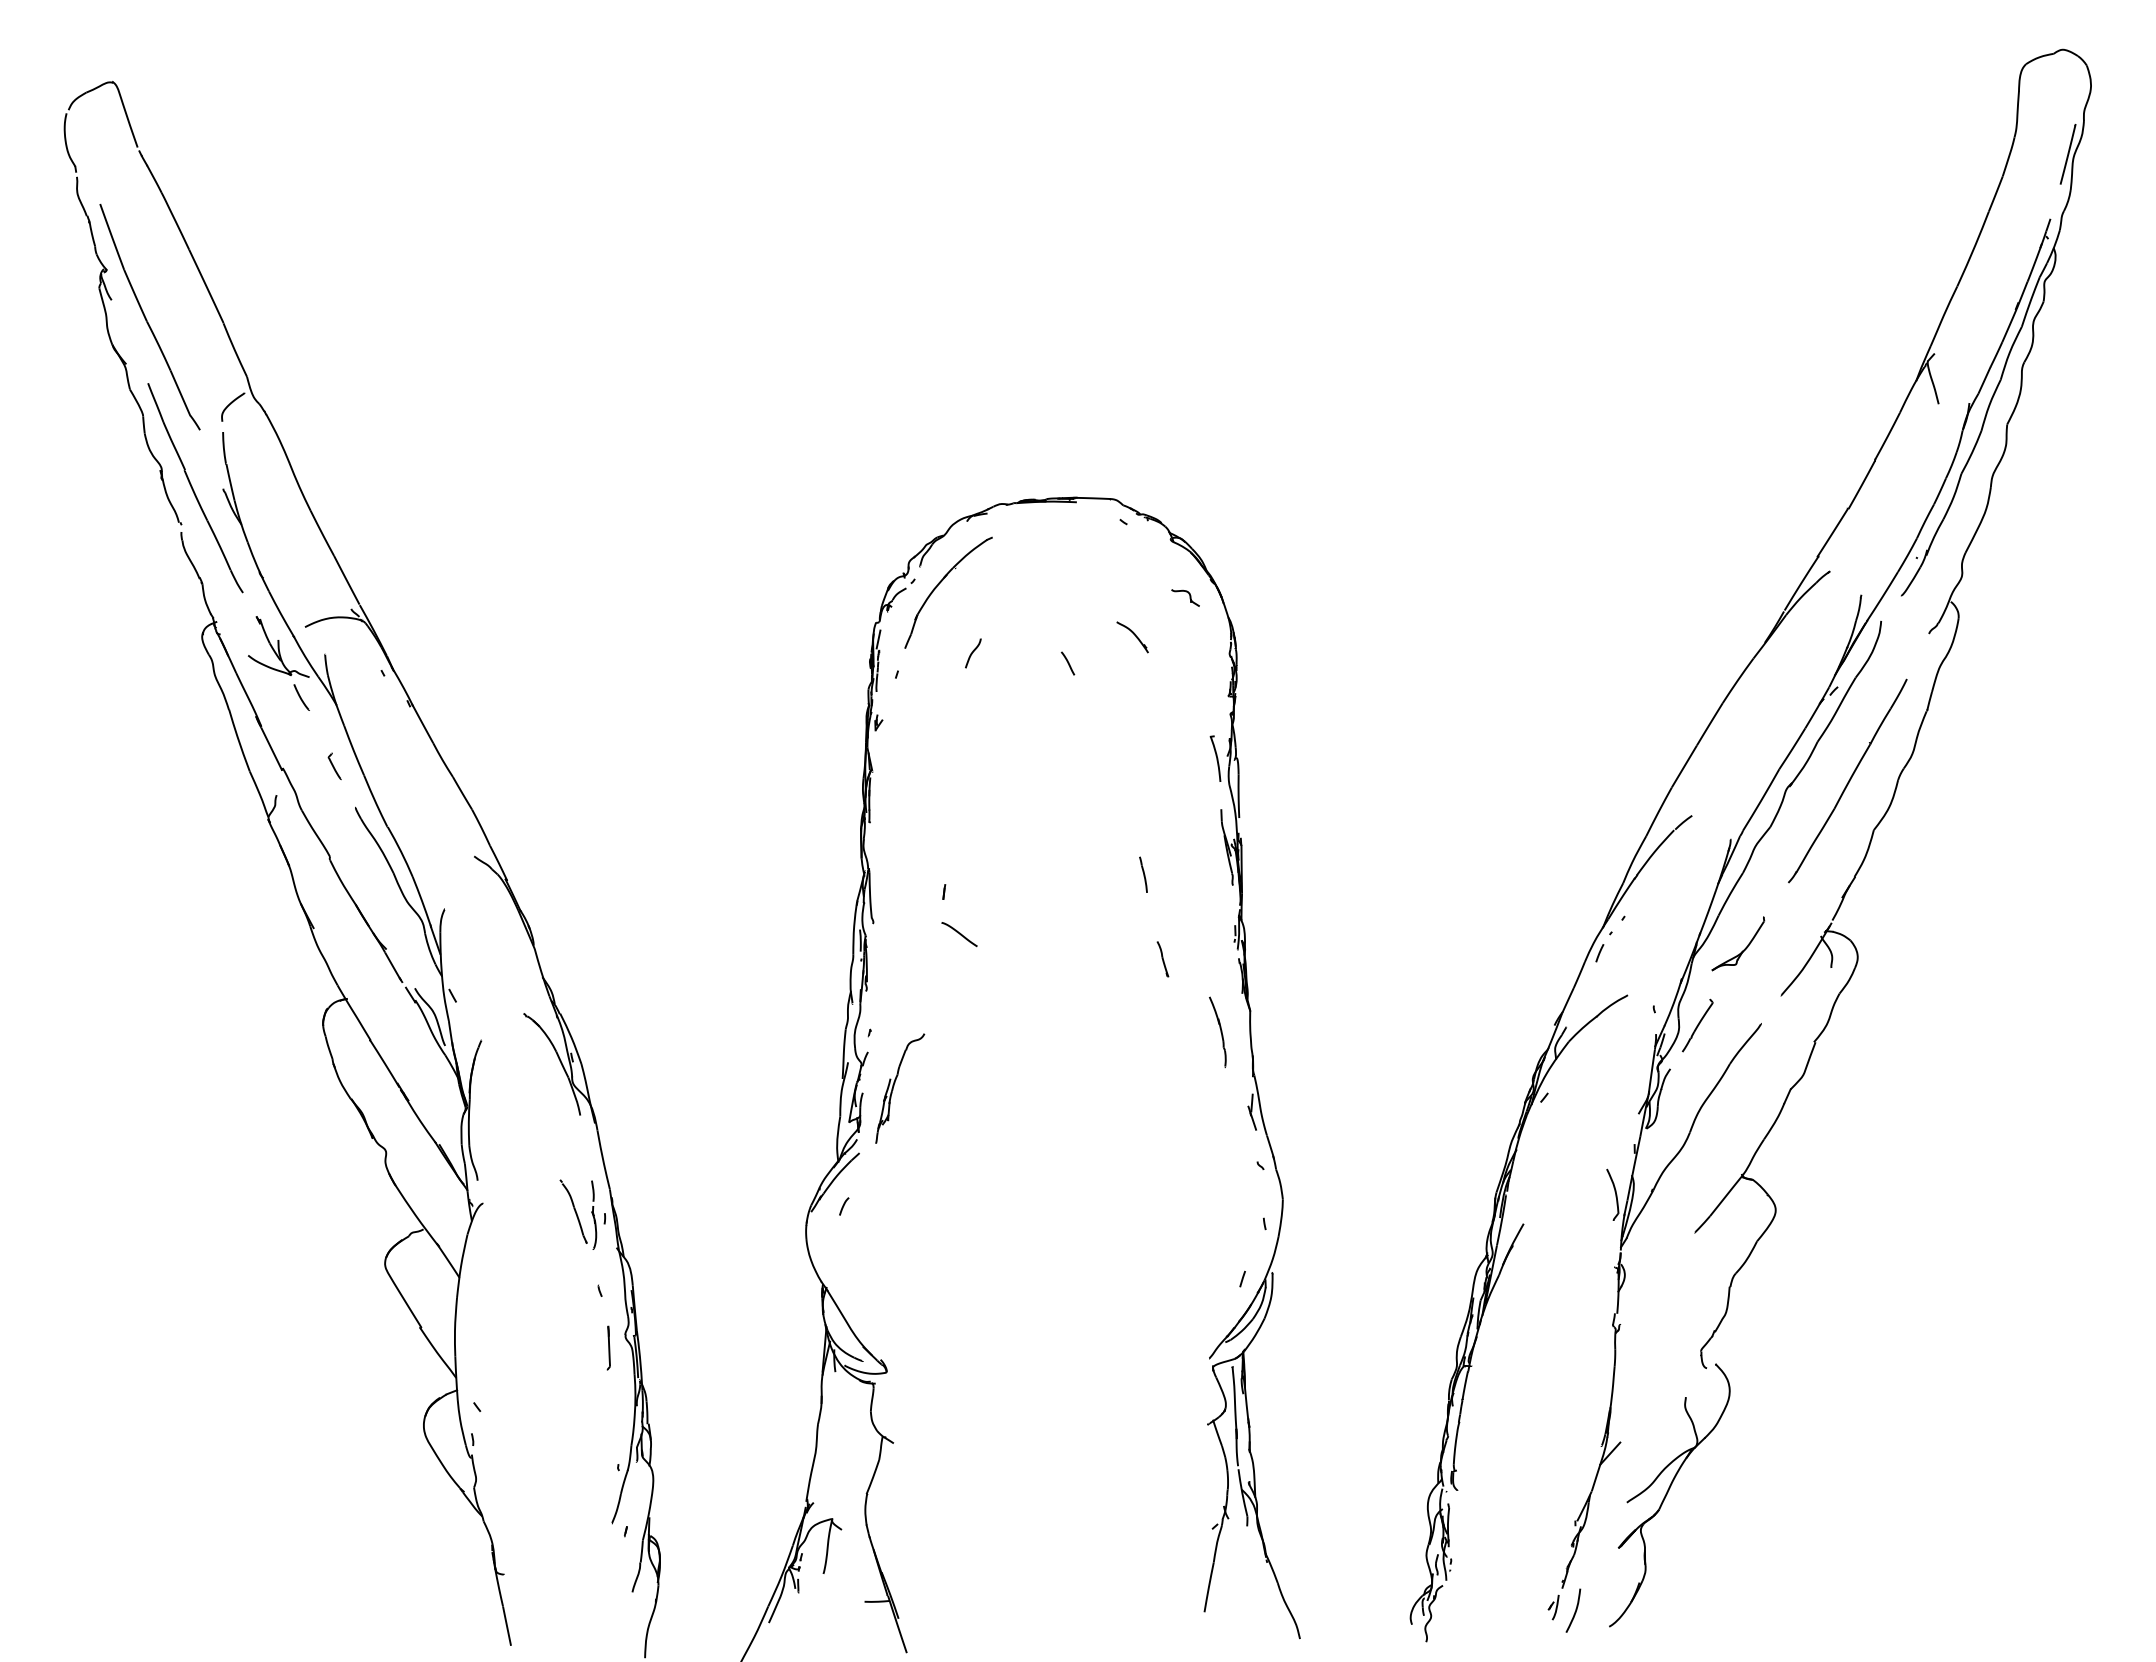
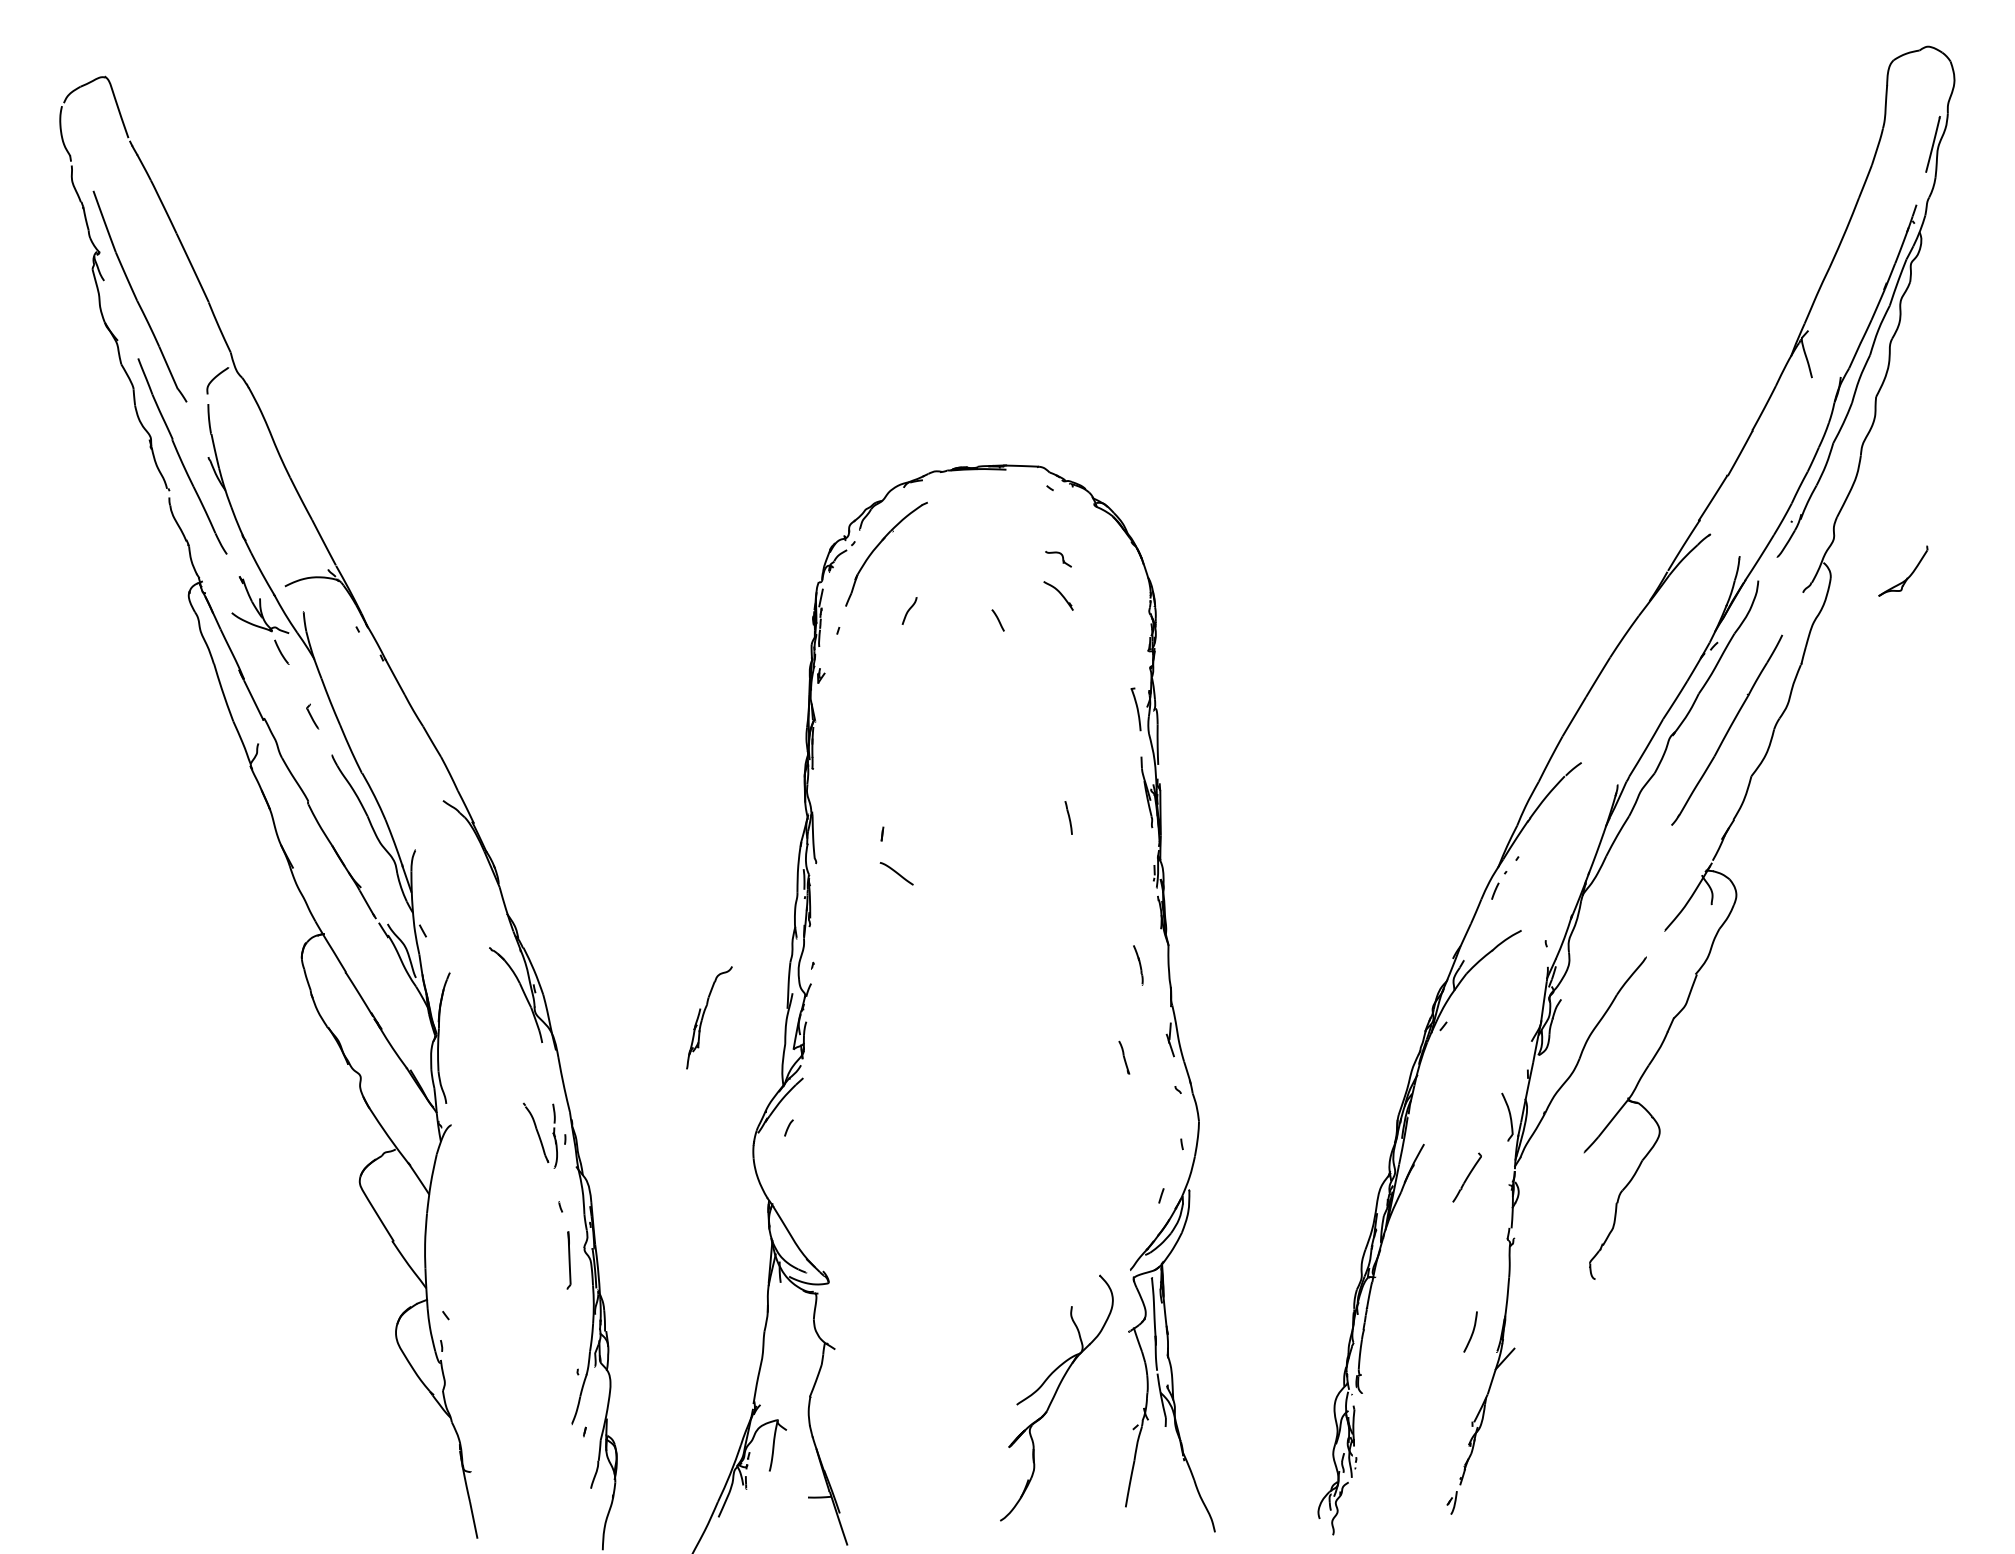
part: (1185, 597) -> (1058, 558), moved
part: (1744, 948) -> (1909, 575), moved
line: (1162, 959) -> (1123, 1057), moved
part: (1697, 1025) -> (1466, 1177), moved
part: (1217, 1032) -> (1137, 965), size x0.6
part: (894, 1086) -> (704, 1015), moved
part: (608, 1347) -> (568, 1259), size x1.4
part: (1669, 1495) -> (1056, 1398), moved
curve: (1574, 1611) -> (1471, 1332), moved

